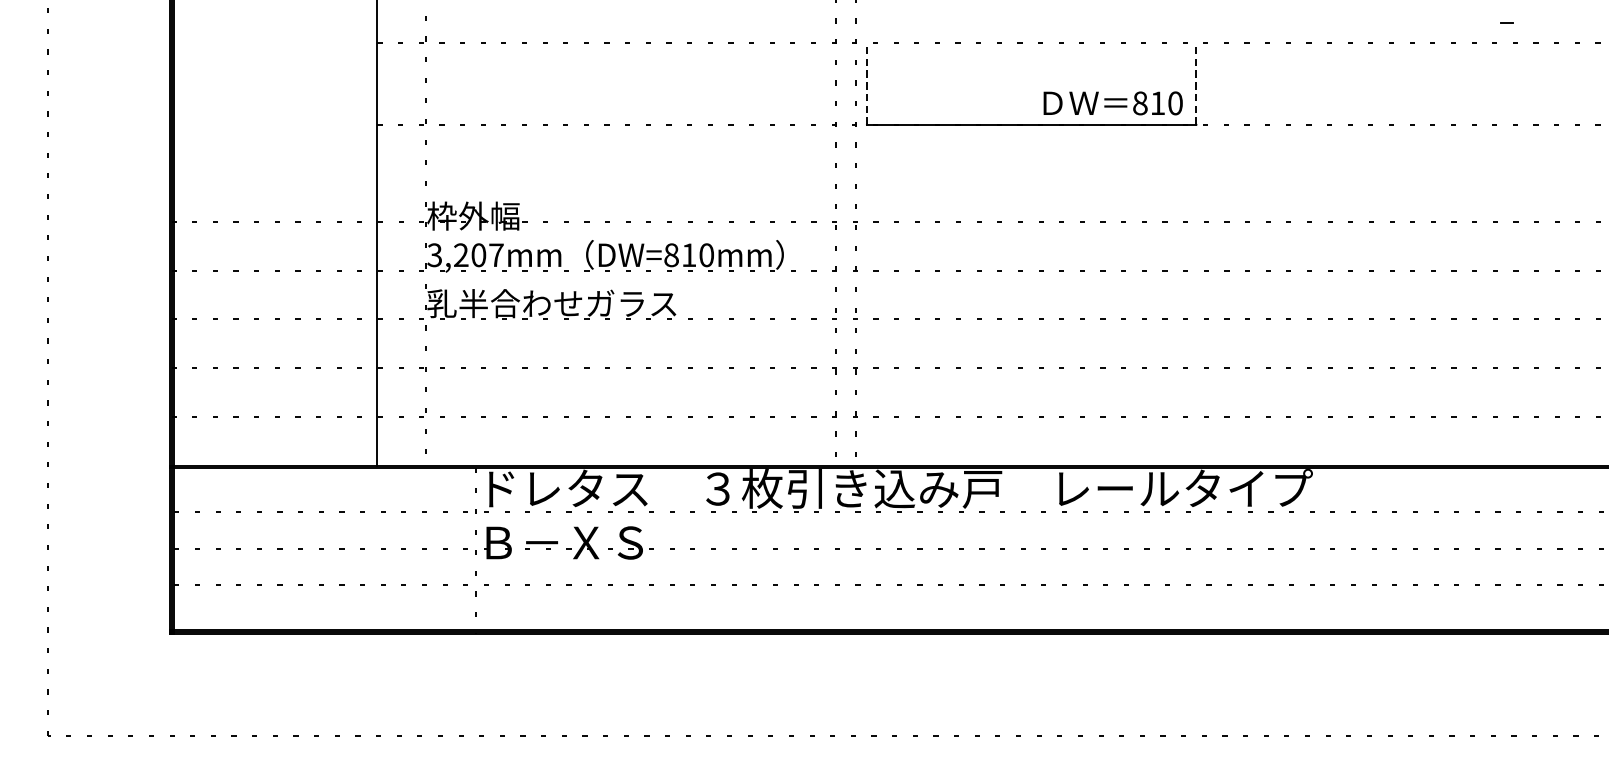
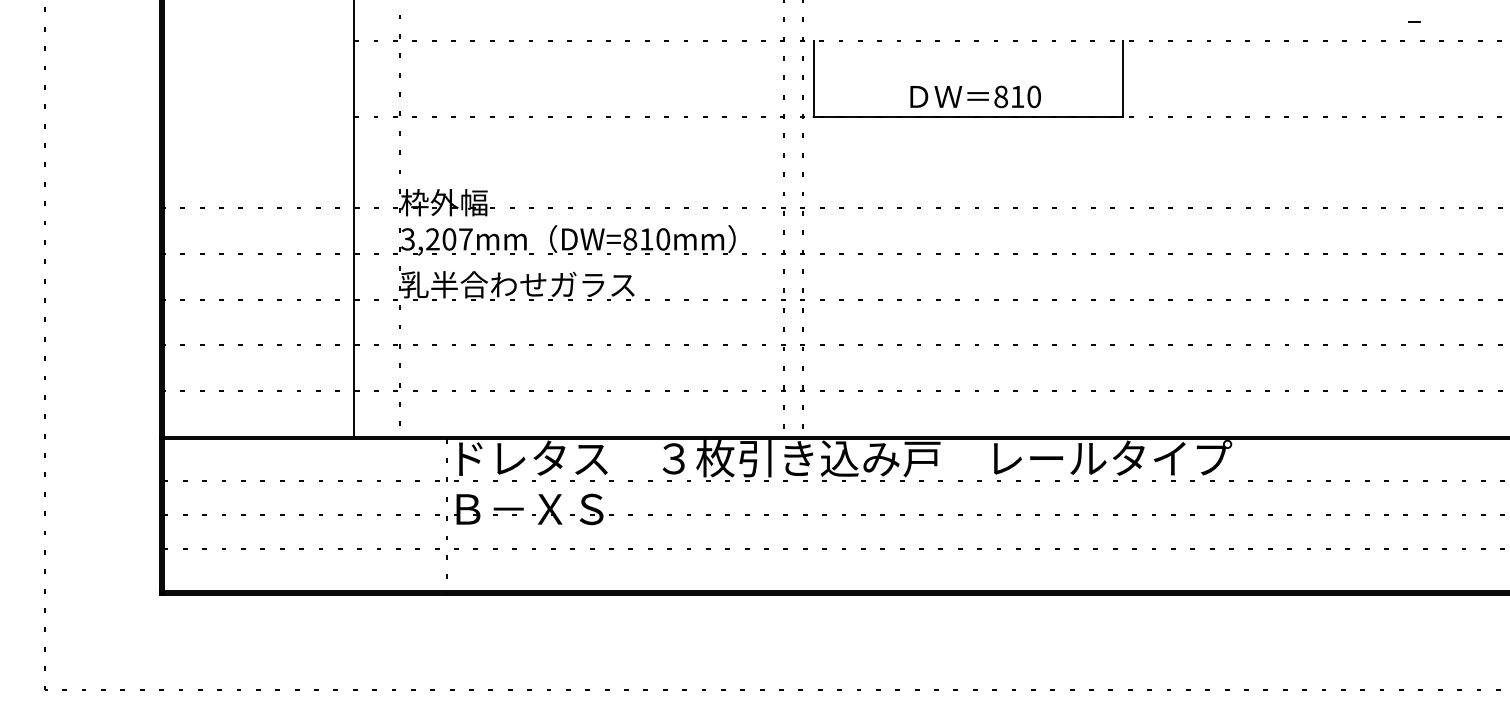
line: (866, 83) -> (813, 78), dashed -> solid
line: (1196, 83) -> (1122, 78), dashed -> solid
text: (1112, 102) -> (975, 96), moved

